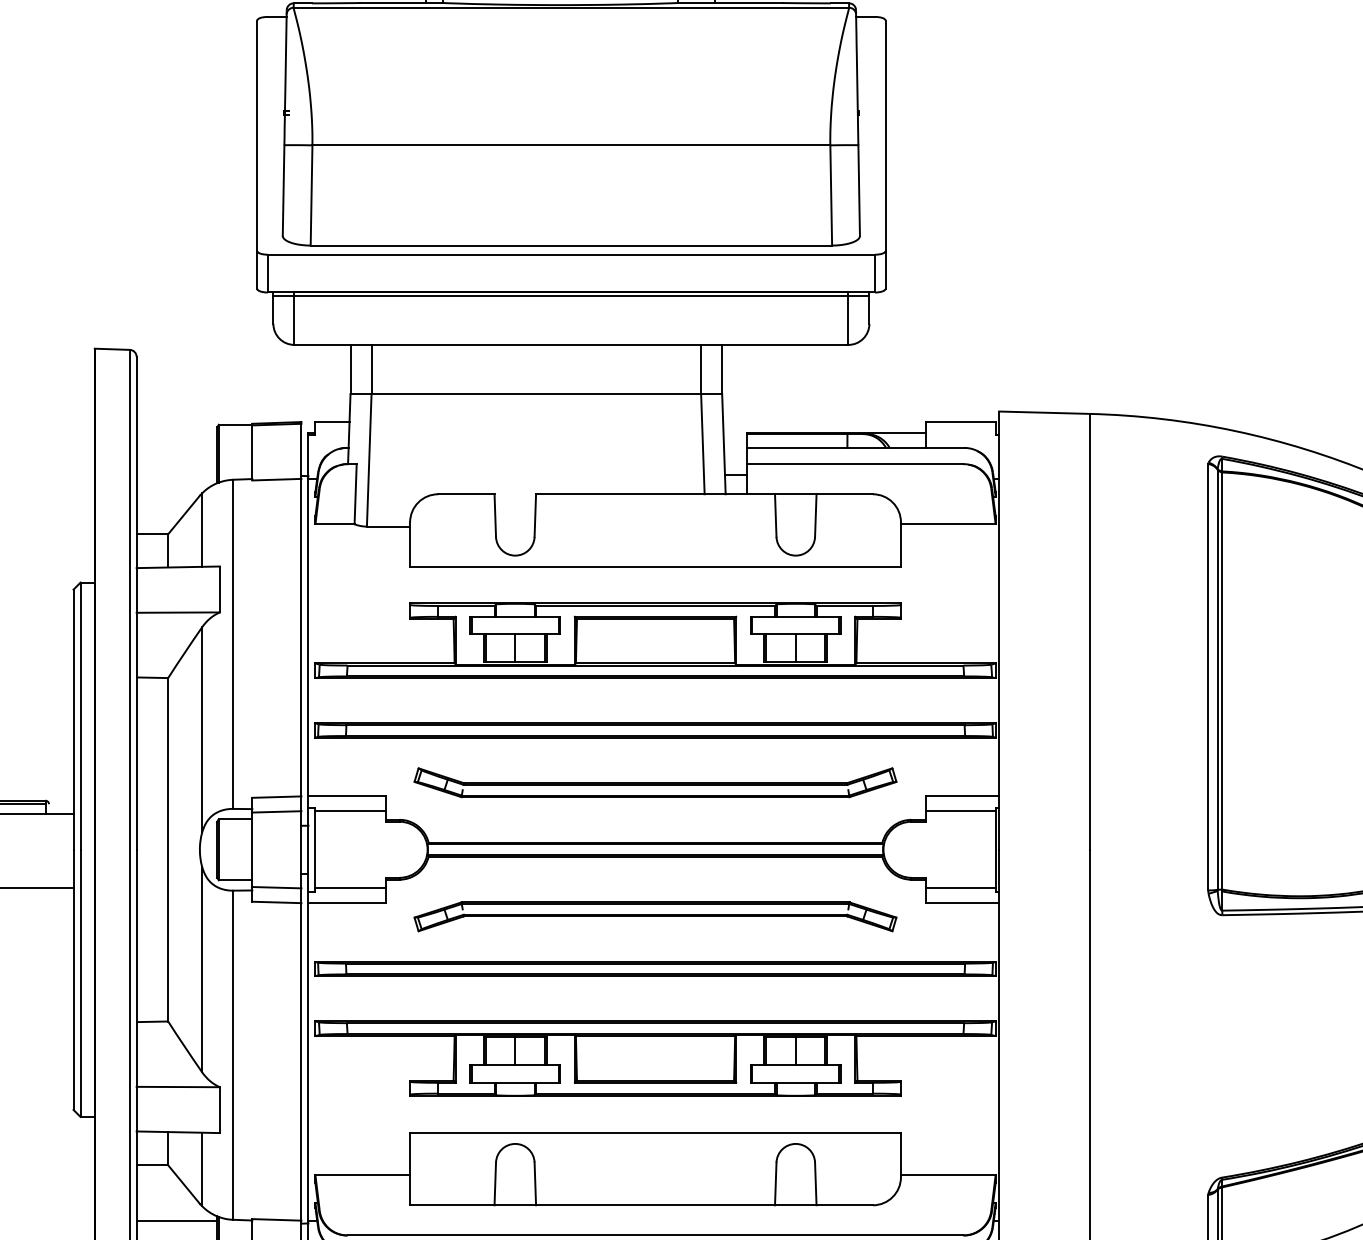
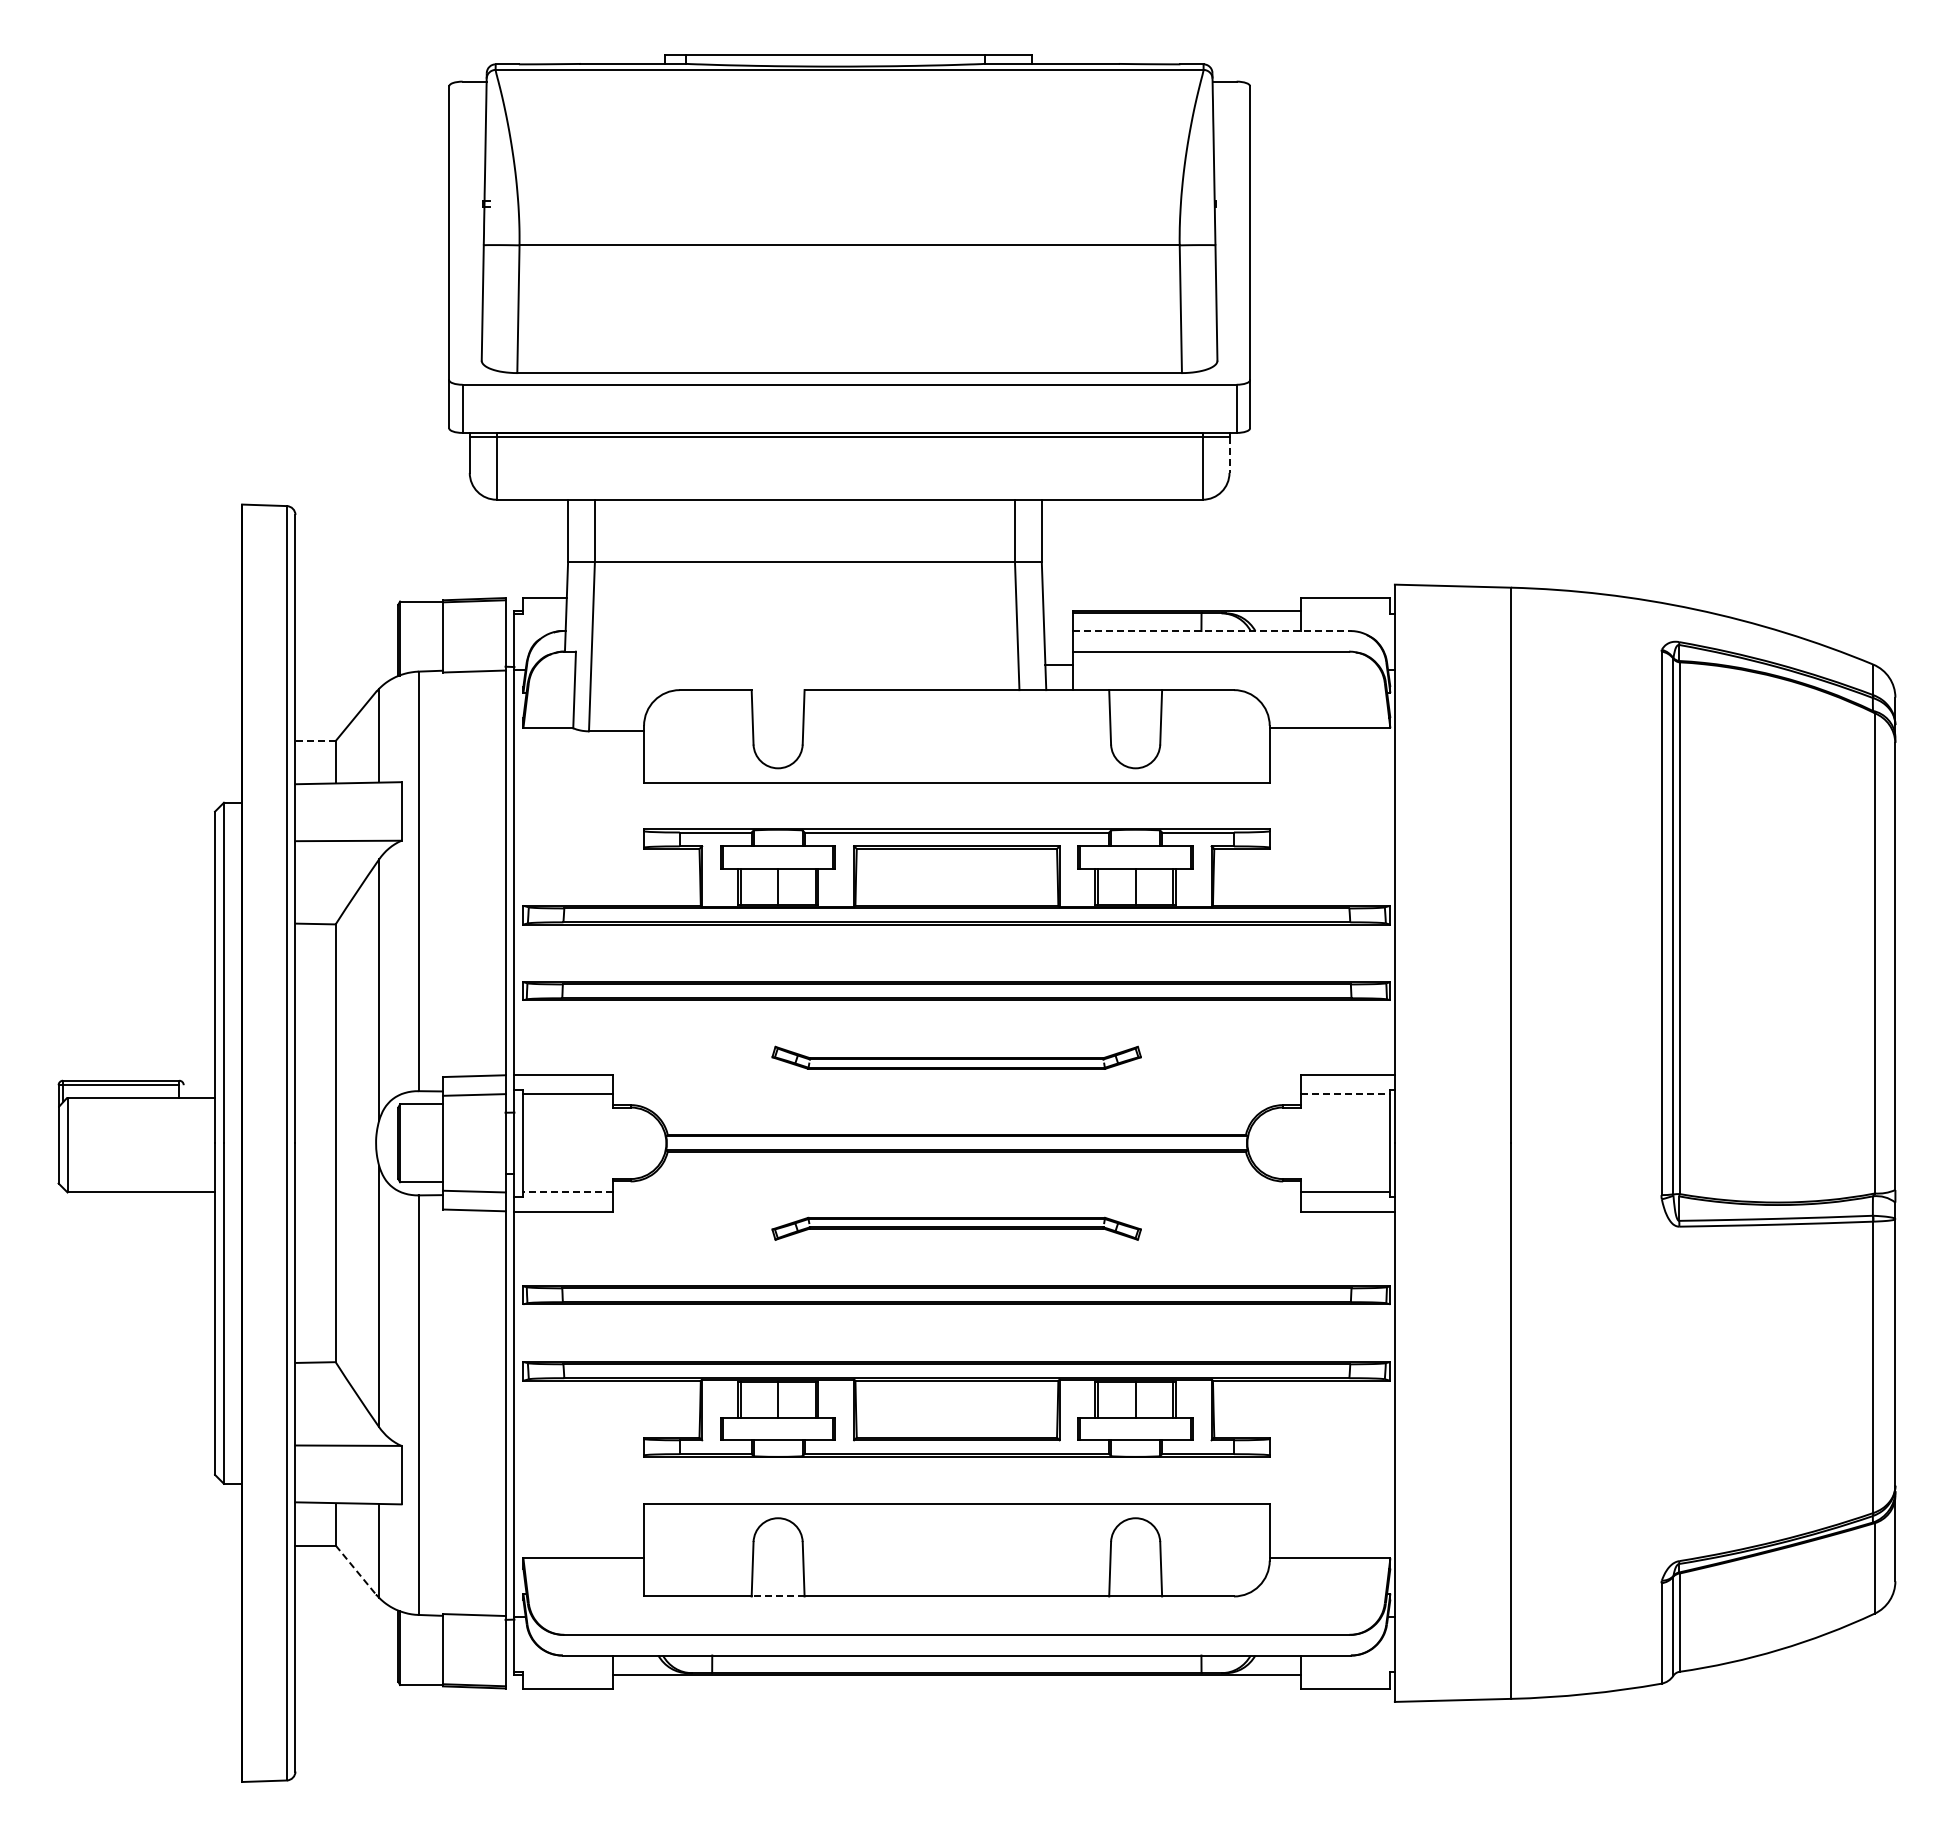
line: (869, 310) -> (1229, 455), solid -> dashed
line: (855, 448) -> (1211, 631), solid -> dashed
line: (152, 534) -> (315, 741), solid -> dashed
part: (655, 782) -> (956, 1057), size x0.6
line: (960, 811) -> (1345, 1094), solid -> dashed
line: (350, 888) -> (568, 1192), solid -> dashed
part: (655, 916) -> (956, 1228), size x0.6
line: (184, 1184) -> (356, 1570), solid -> dashed
line: (514, 1205) -> (777, 1596), solid -> dashed
line: (176, 1221) -> (346, 1616), removed

